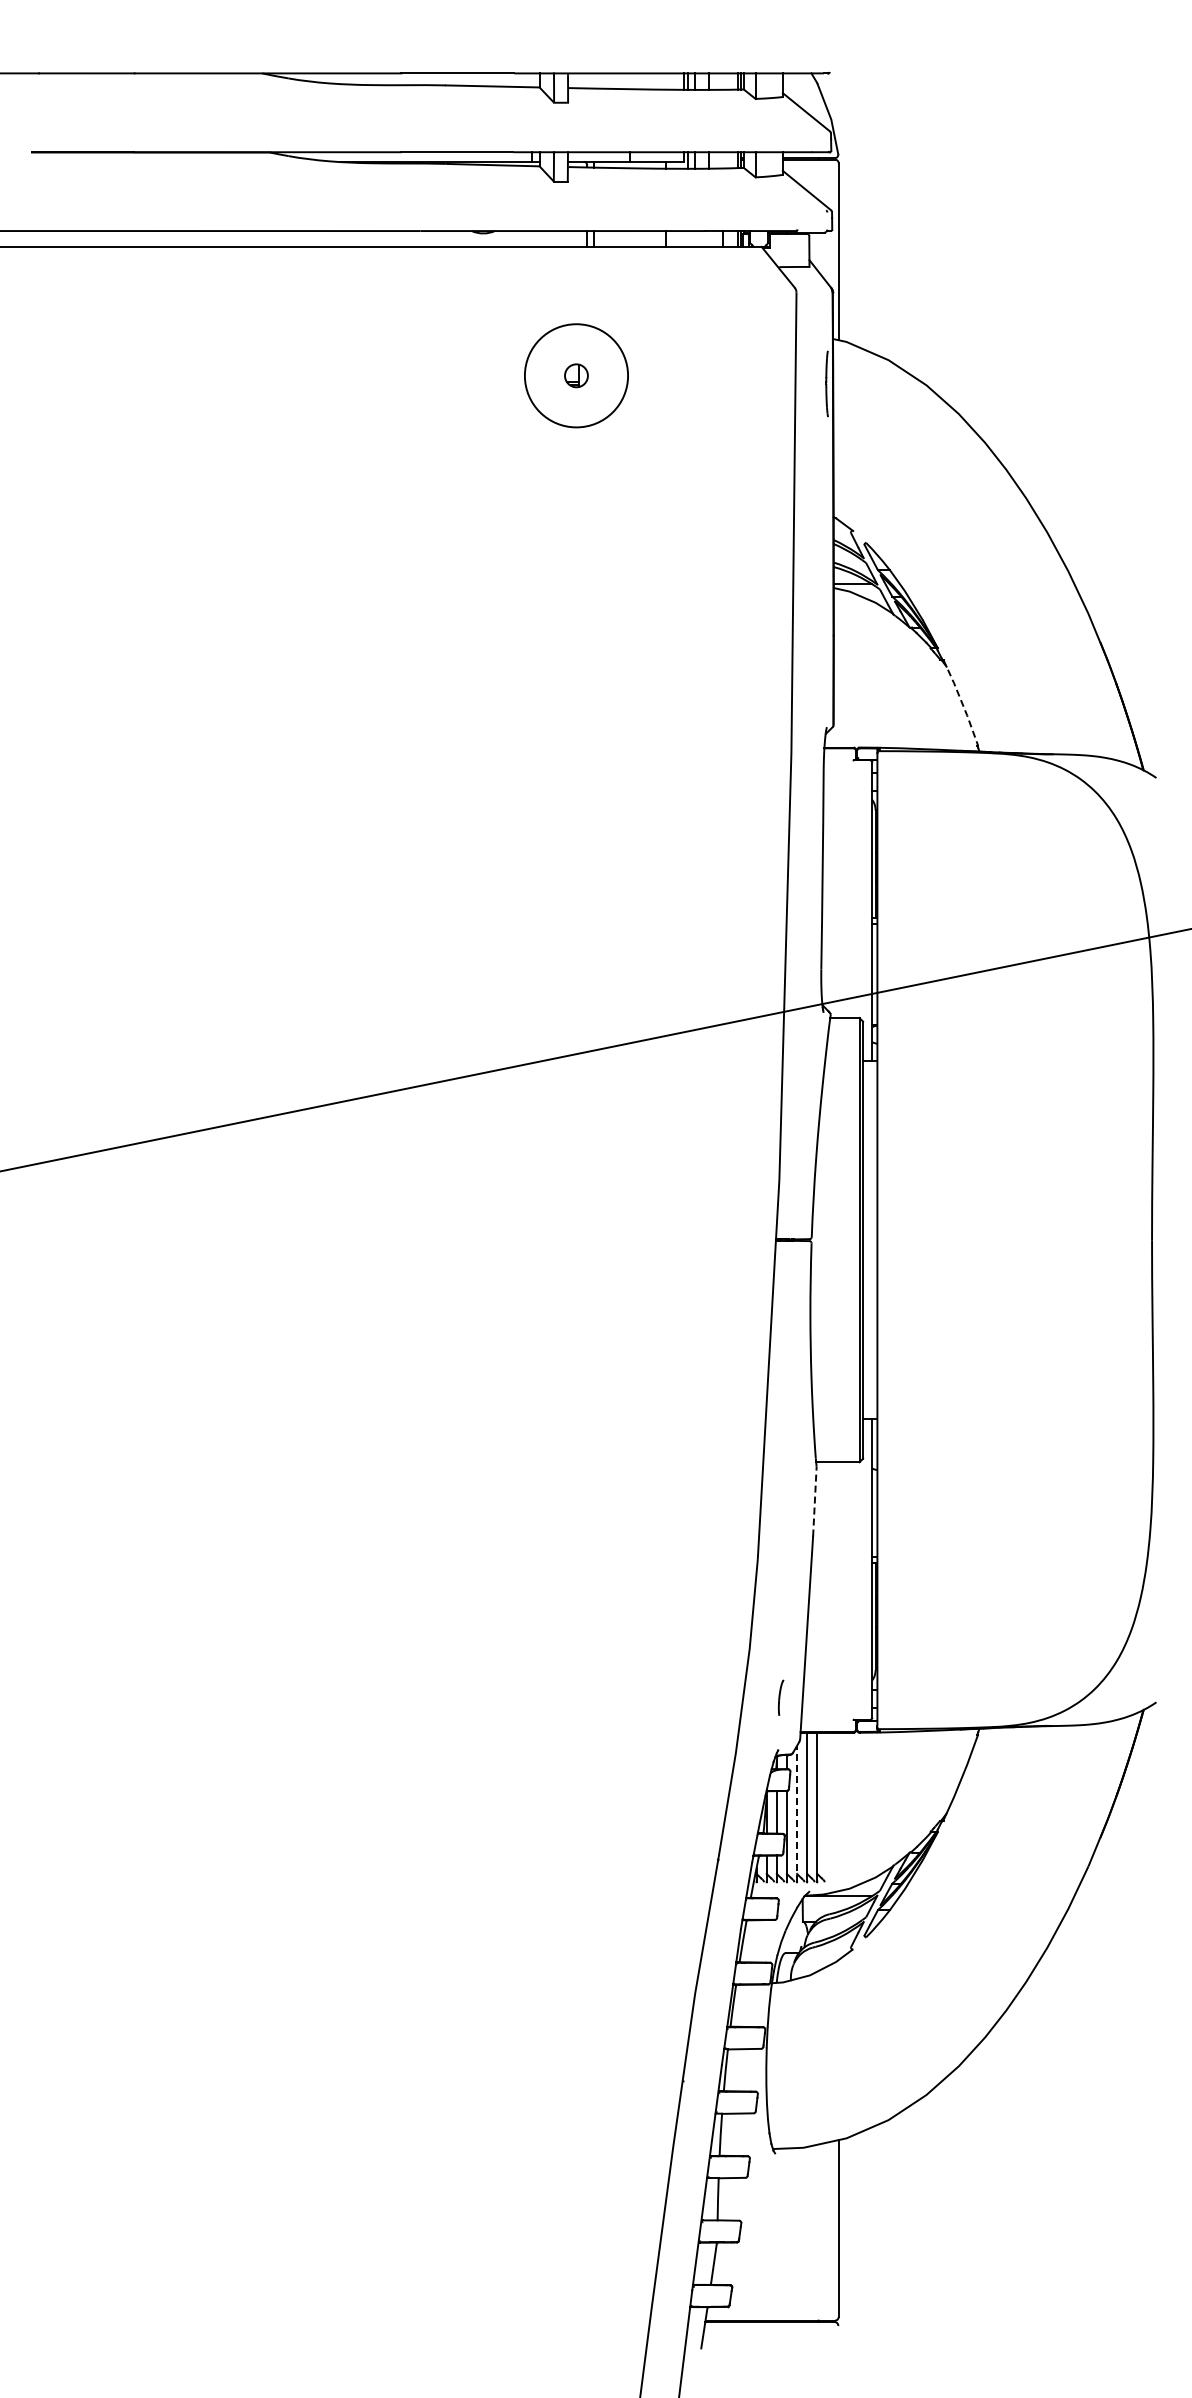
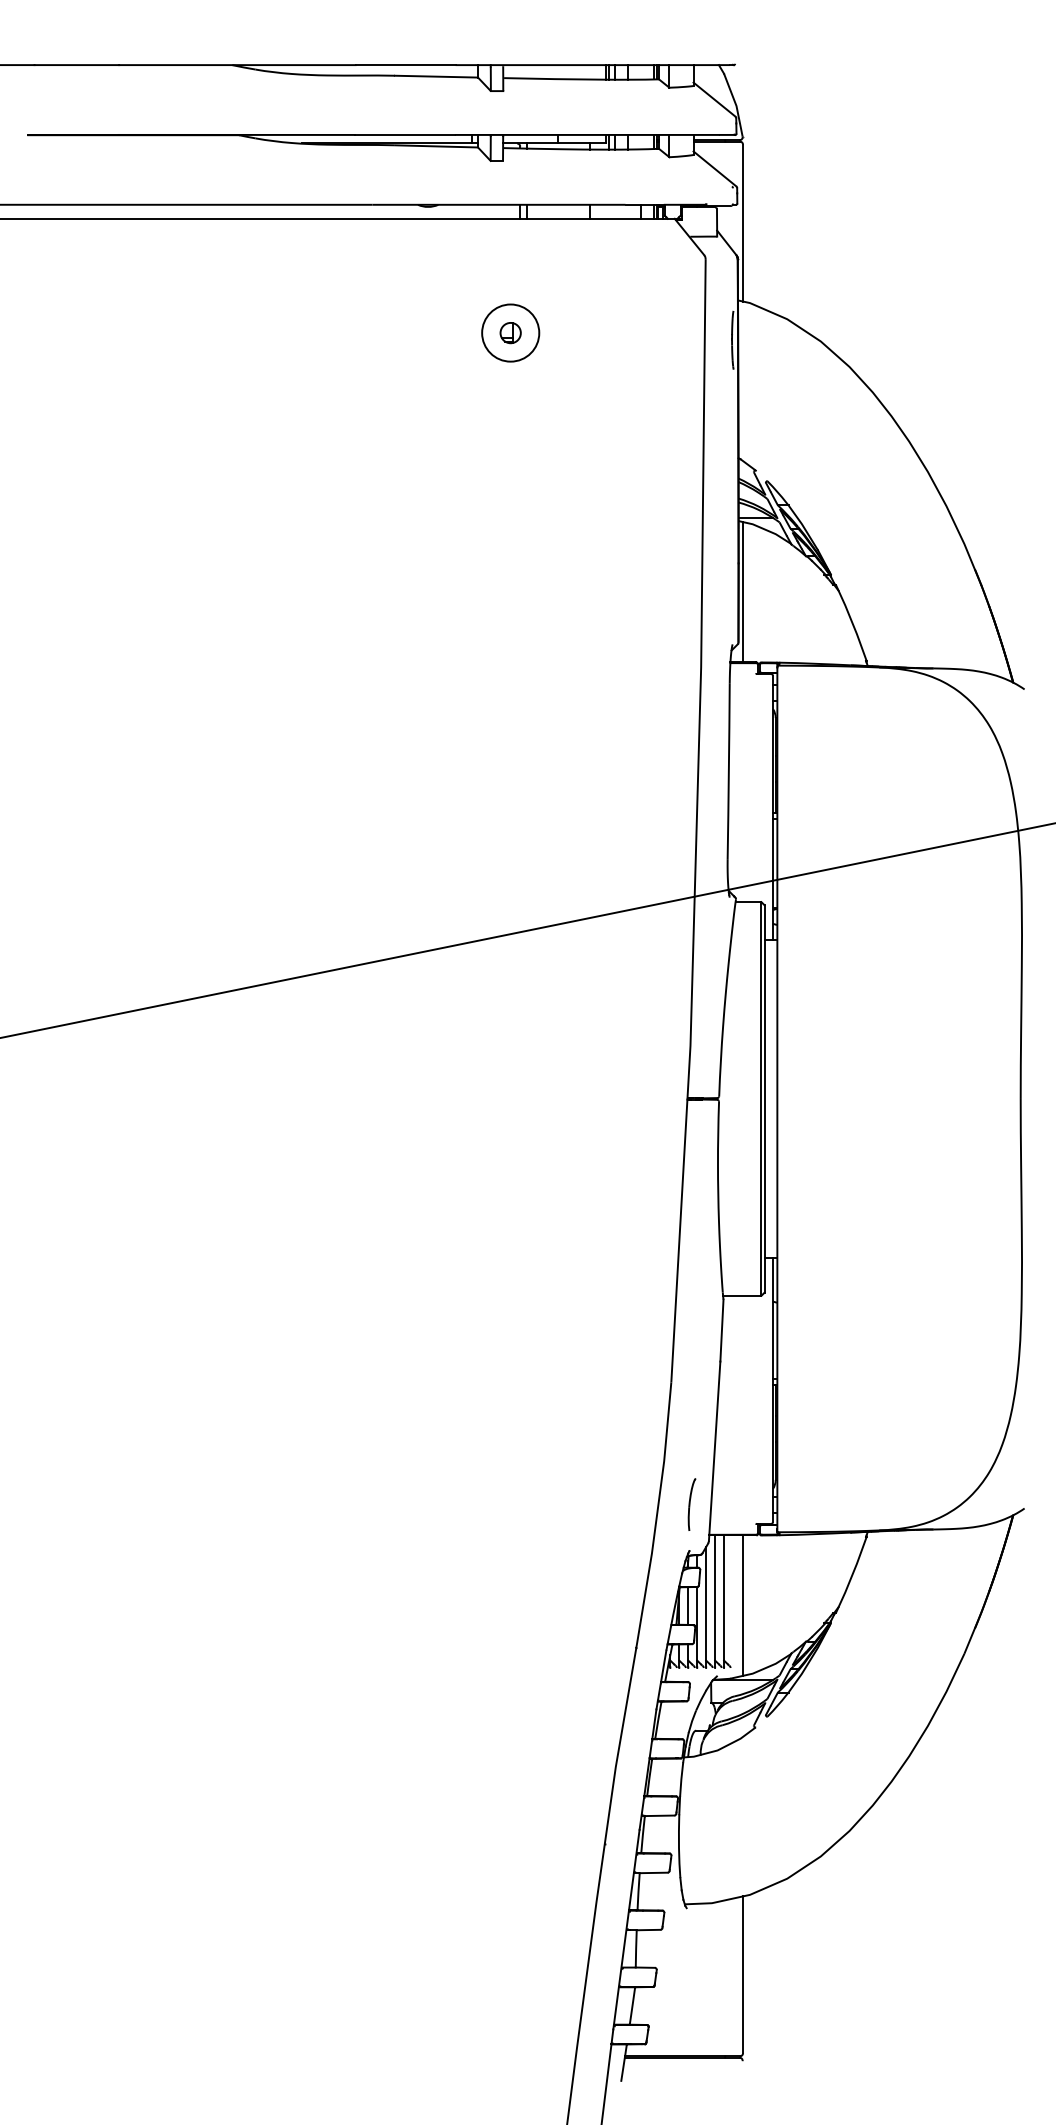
circle: (576, 375) -> (510, 332), size x0.62
line: (838, 668) -> (742, 592), added
line: (962, 702) -> (852, 622), dashed -> solid
line: (814, 1501) -> (721, 1330), dashed -> solid
part: (780, 1697) -> (691, 1504), size x1.67
line: (838, 1811) -> (742, 1605), added
line: (797, 1813) -> (706, 1607), dashed -> solid

